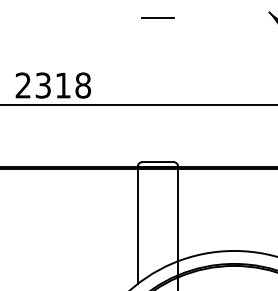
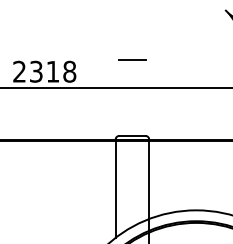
line: (157, 17) -> (131, 59), moved

